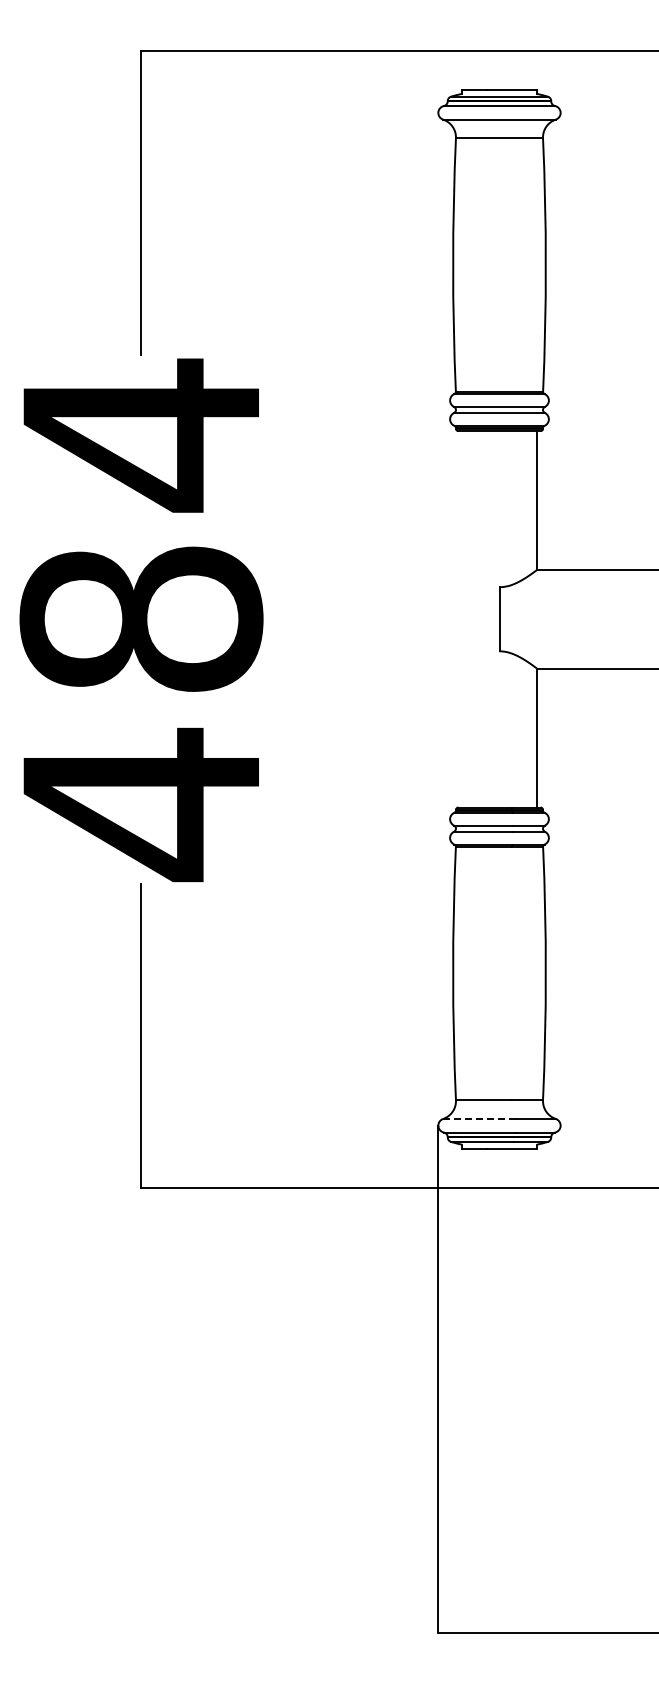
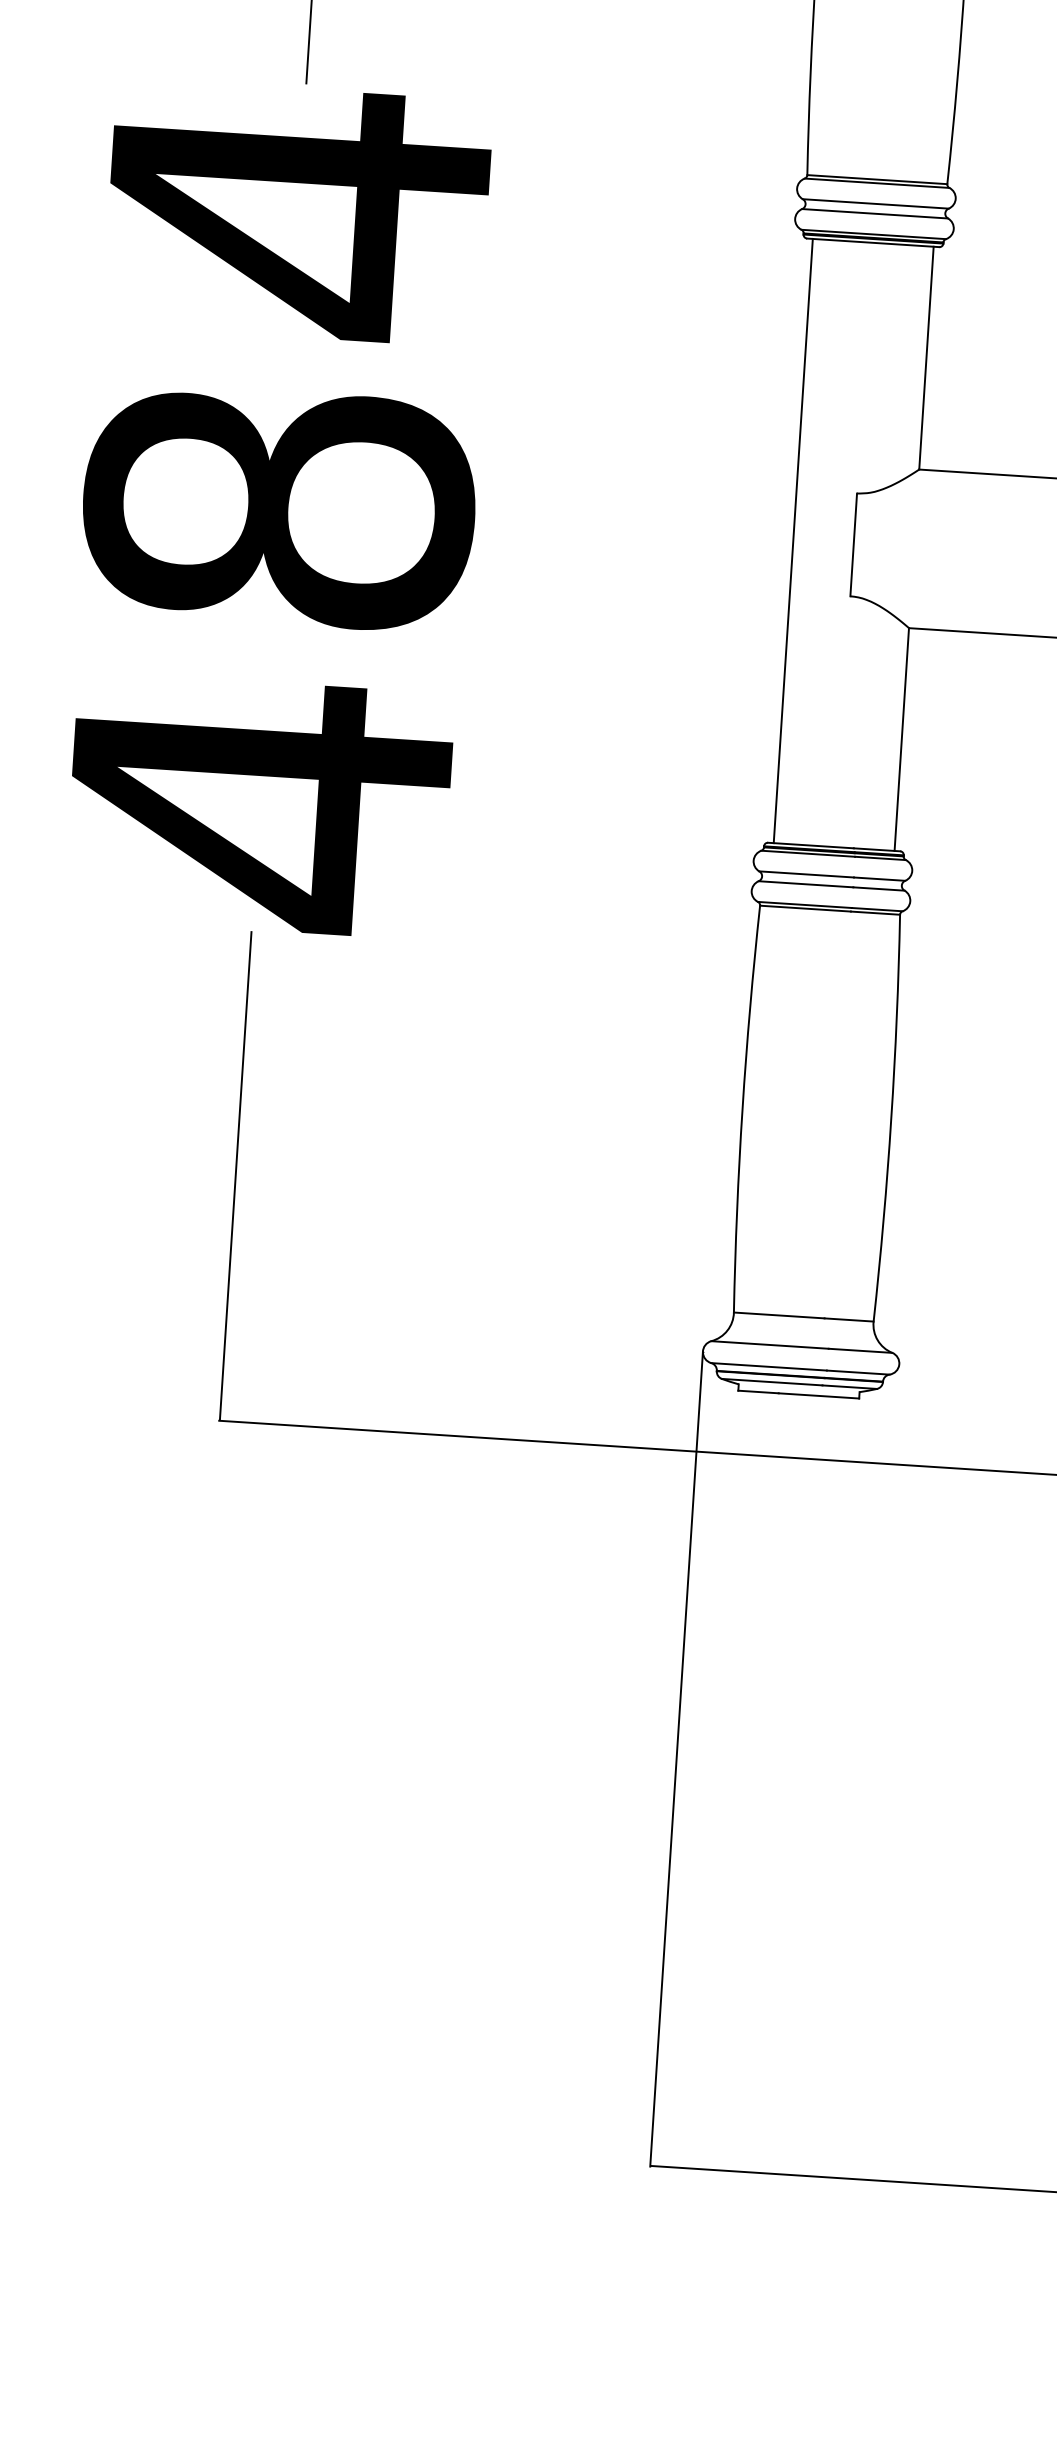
line: (461, 619) -> (792, 541), added
line: (479, 1118) -> (769, 1344), dashed -> solid

